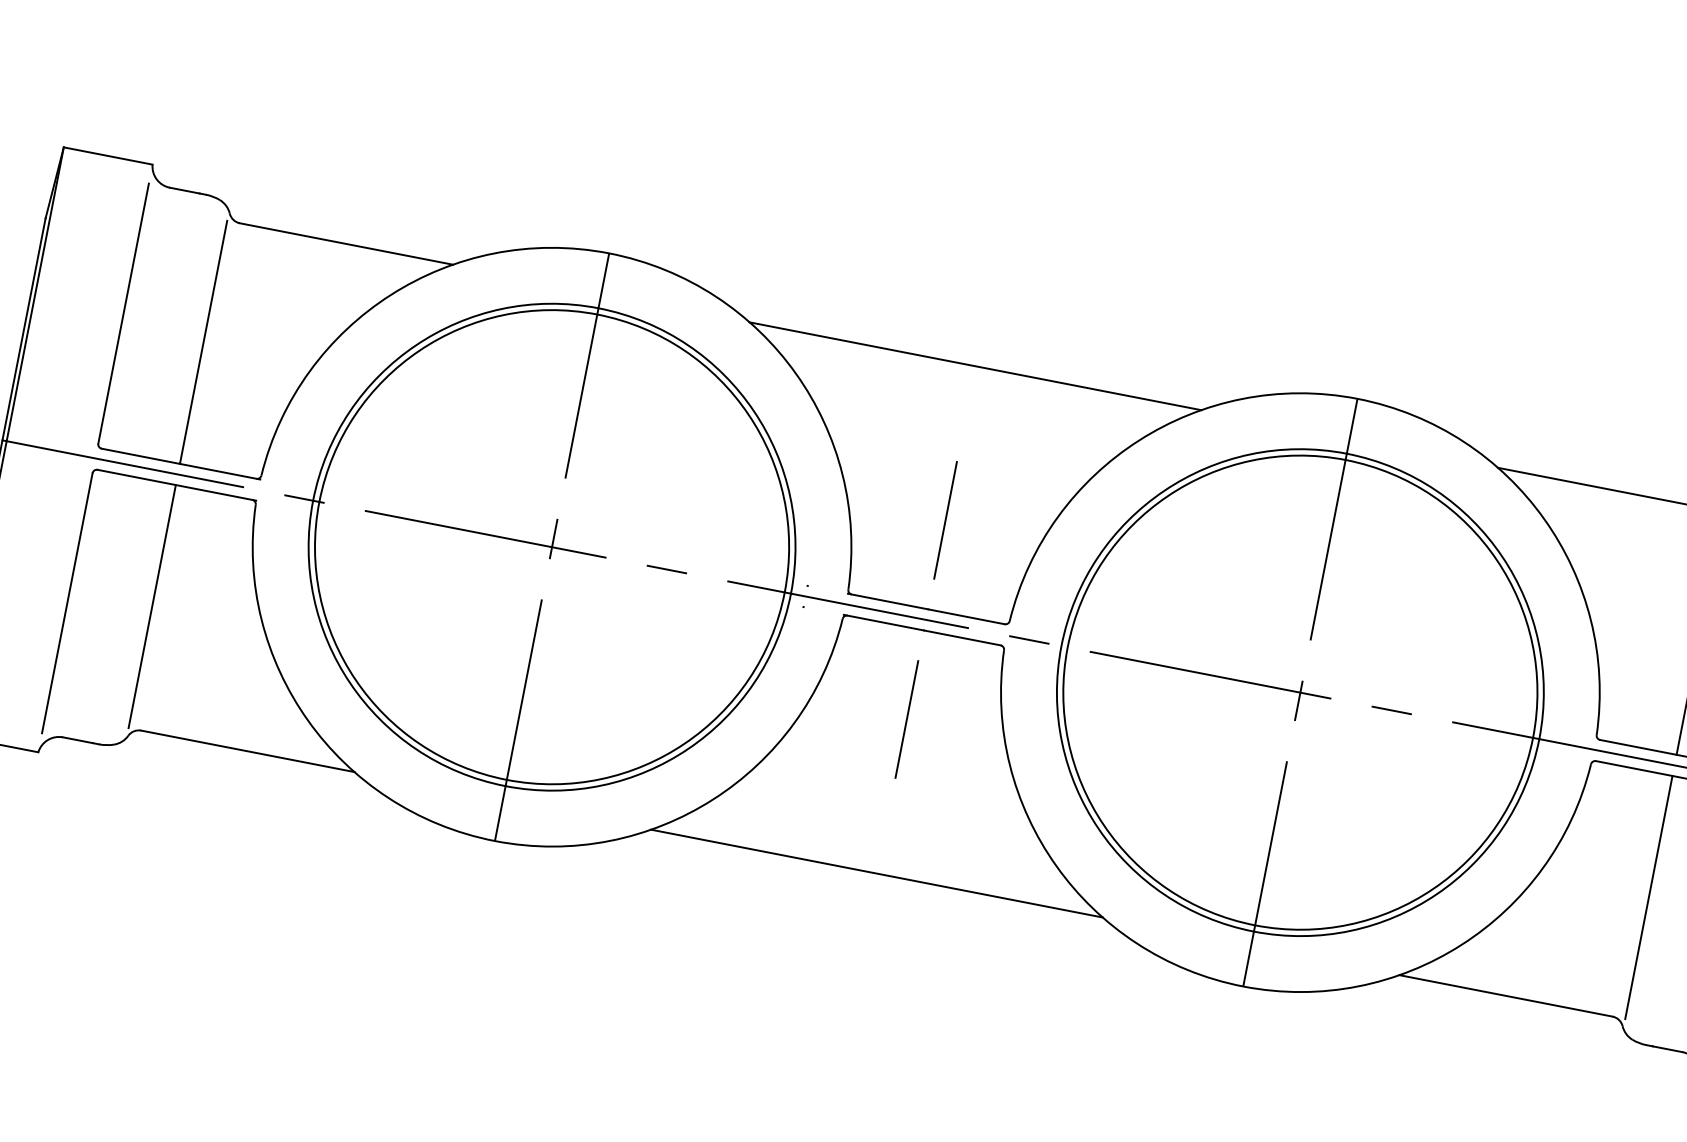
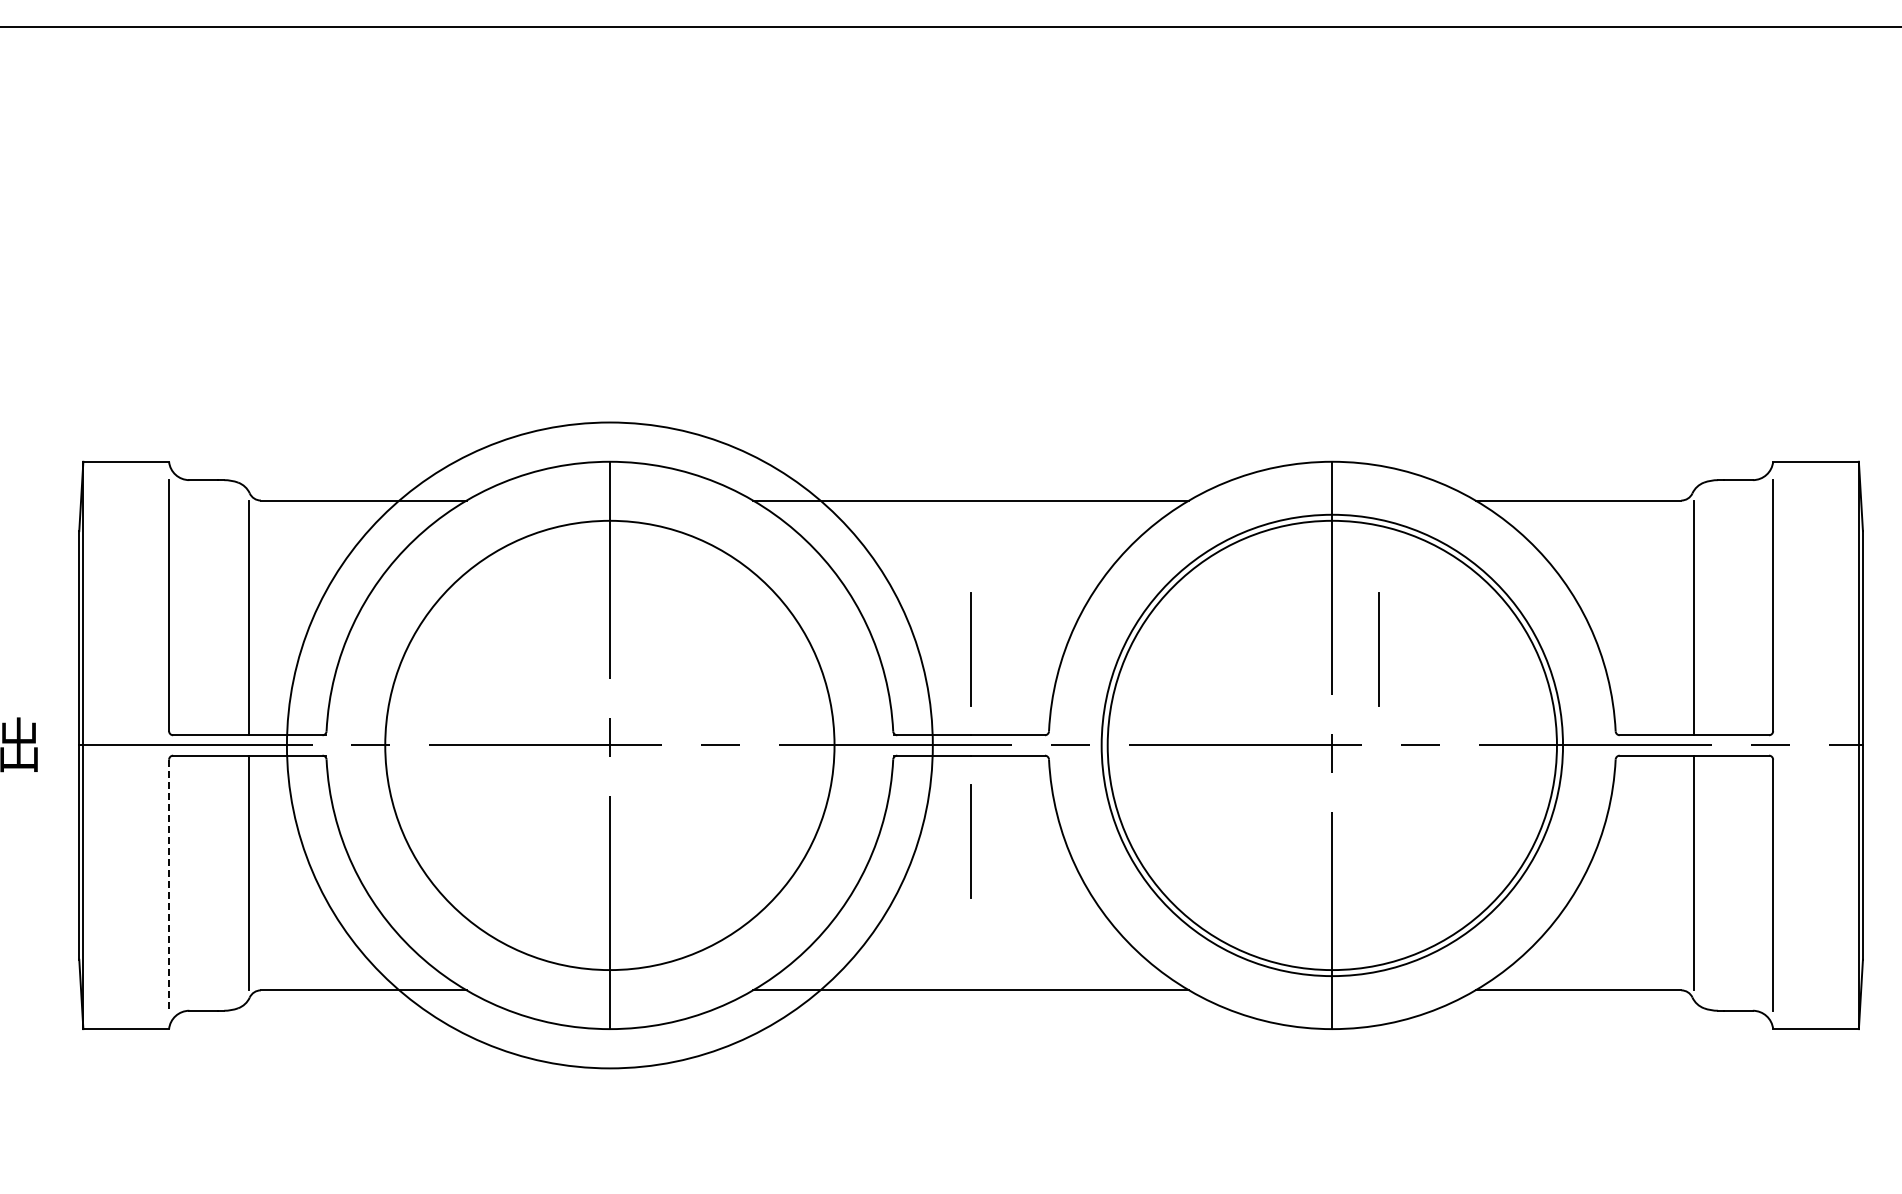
circle: (551, 547) -> (609, 745), size x1.4
line: (1367, 602) -> (1378, 649), added
line: (67, 603) -> (169, 885), solid -> dashed

